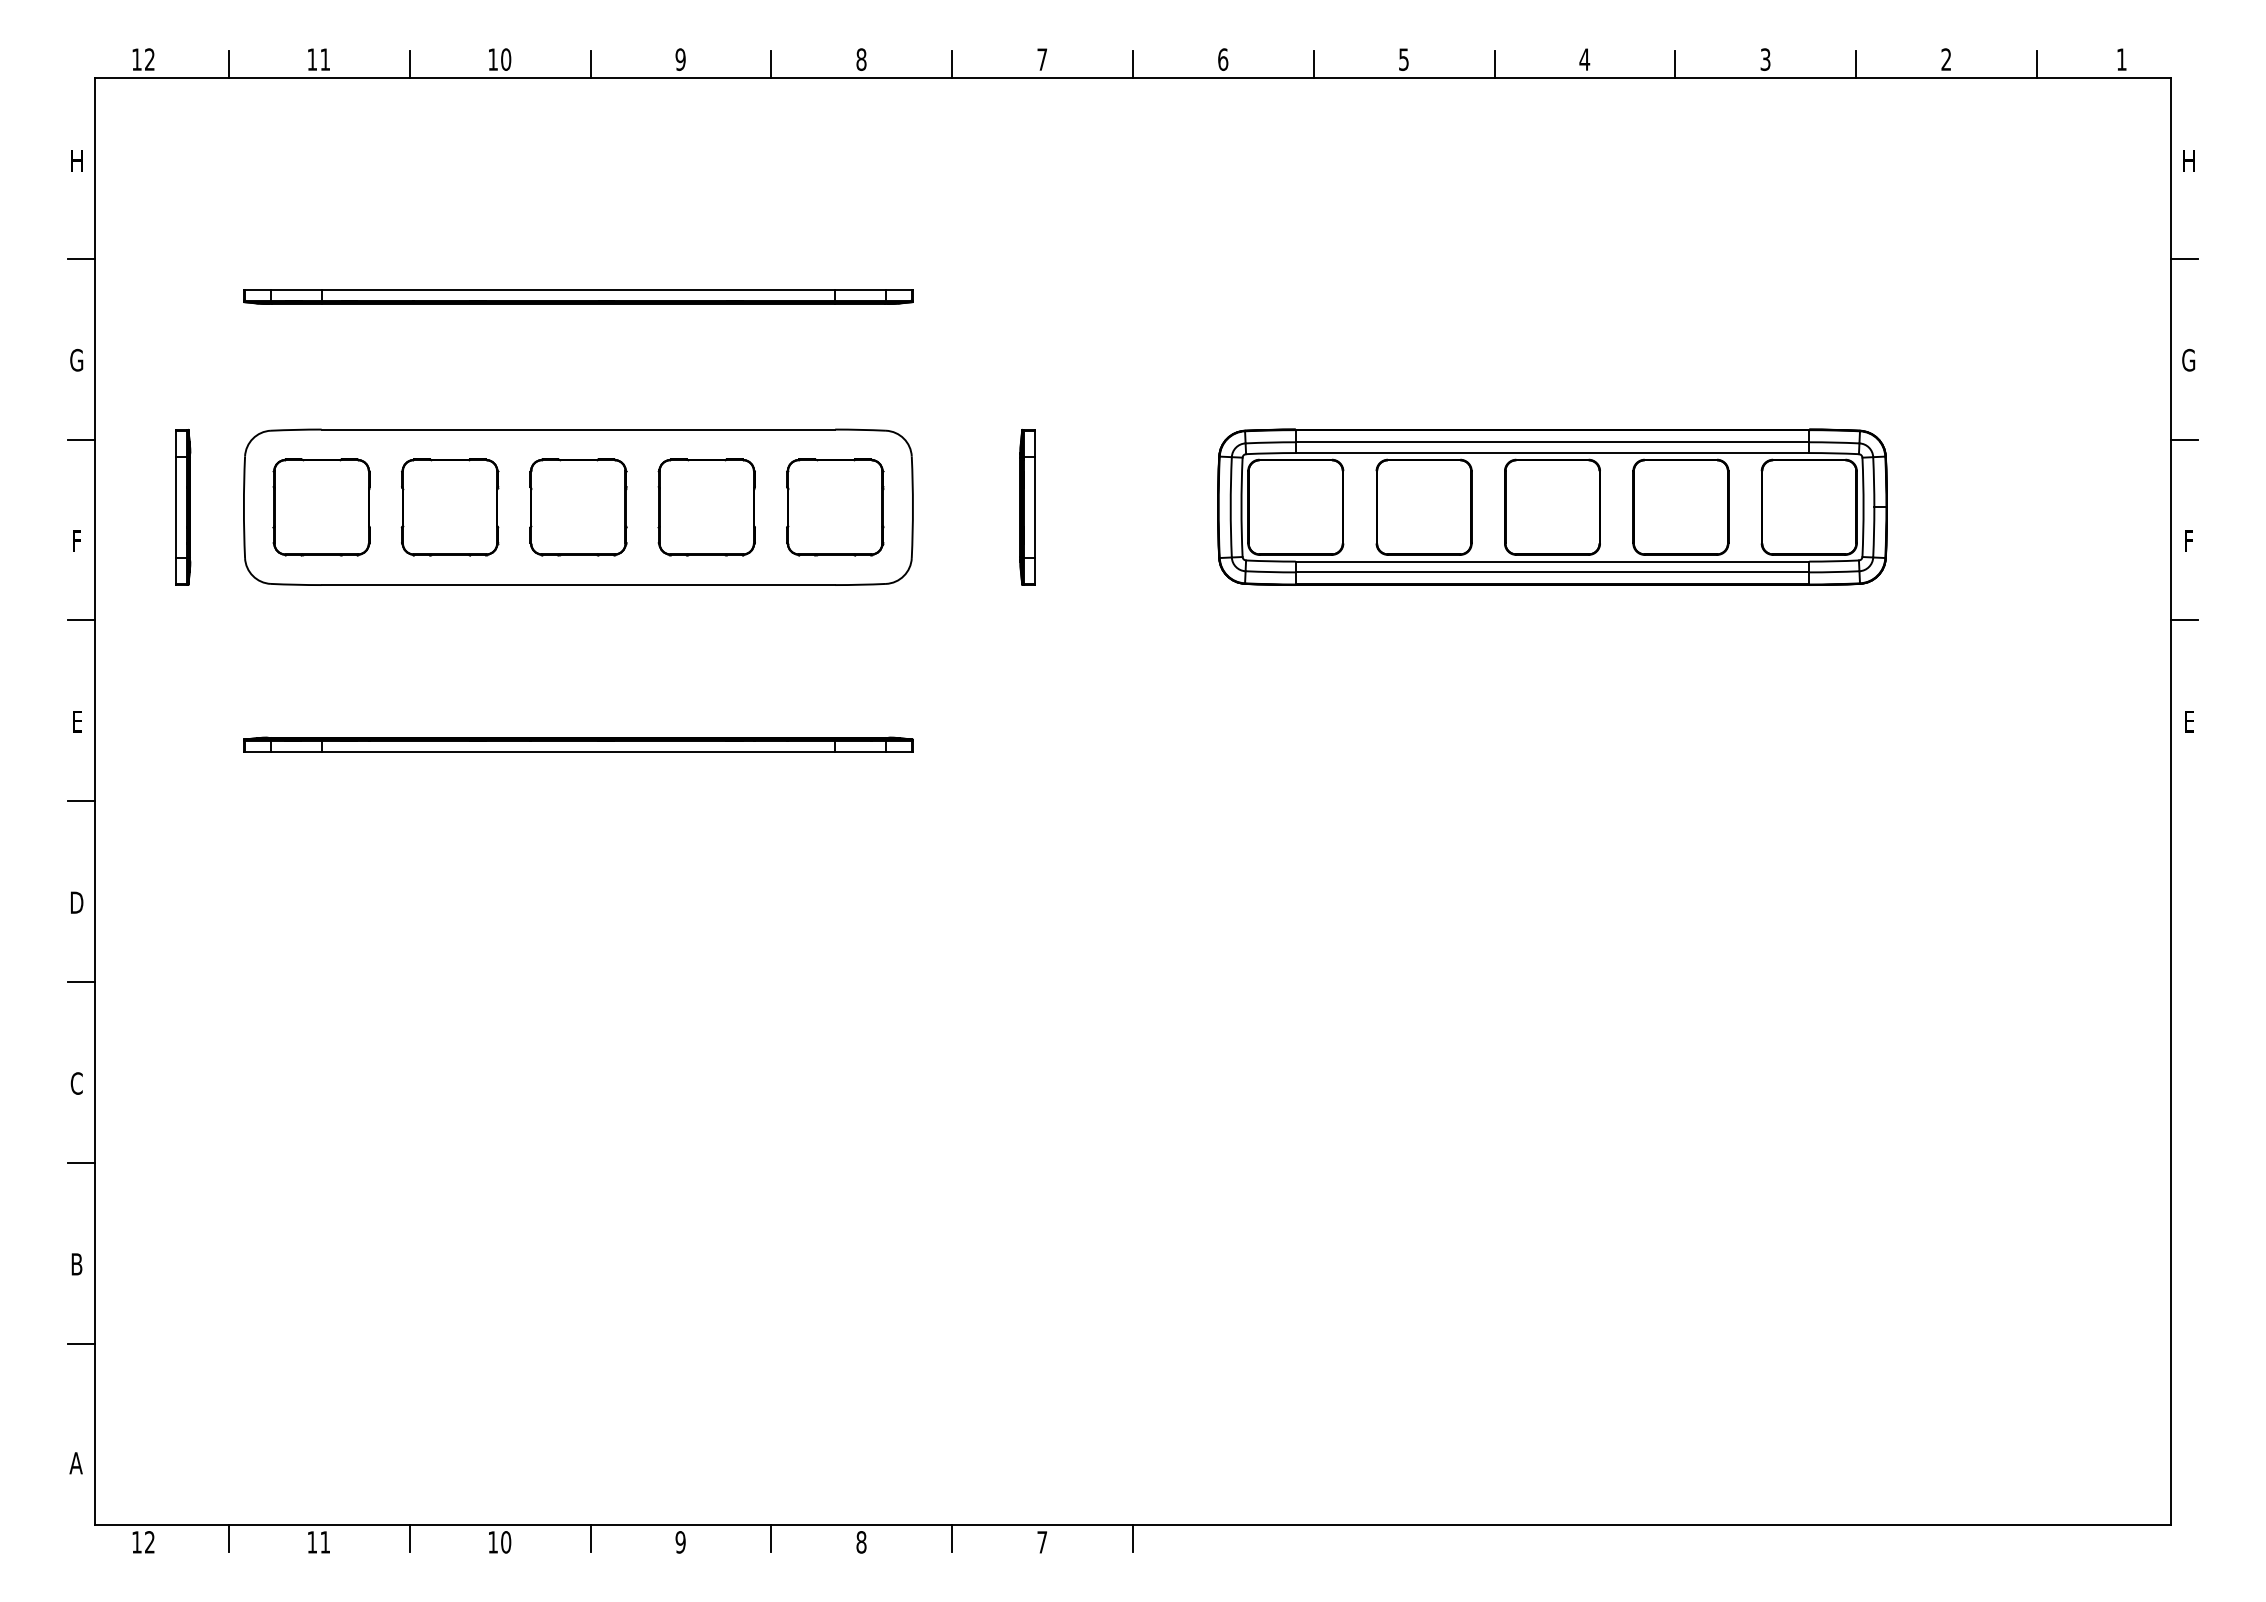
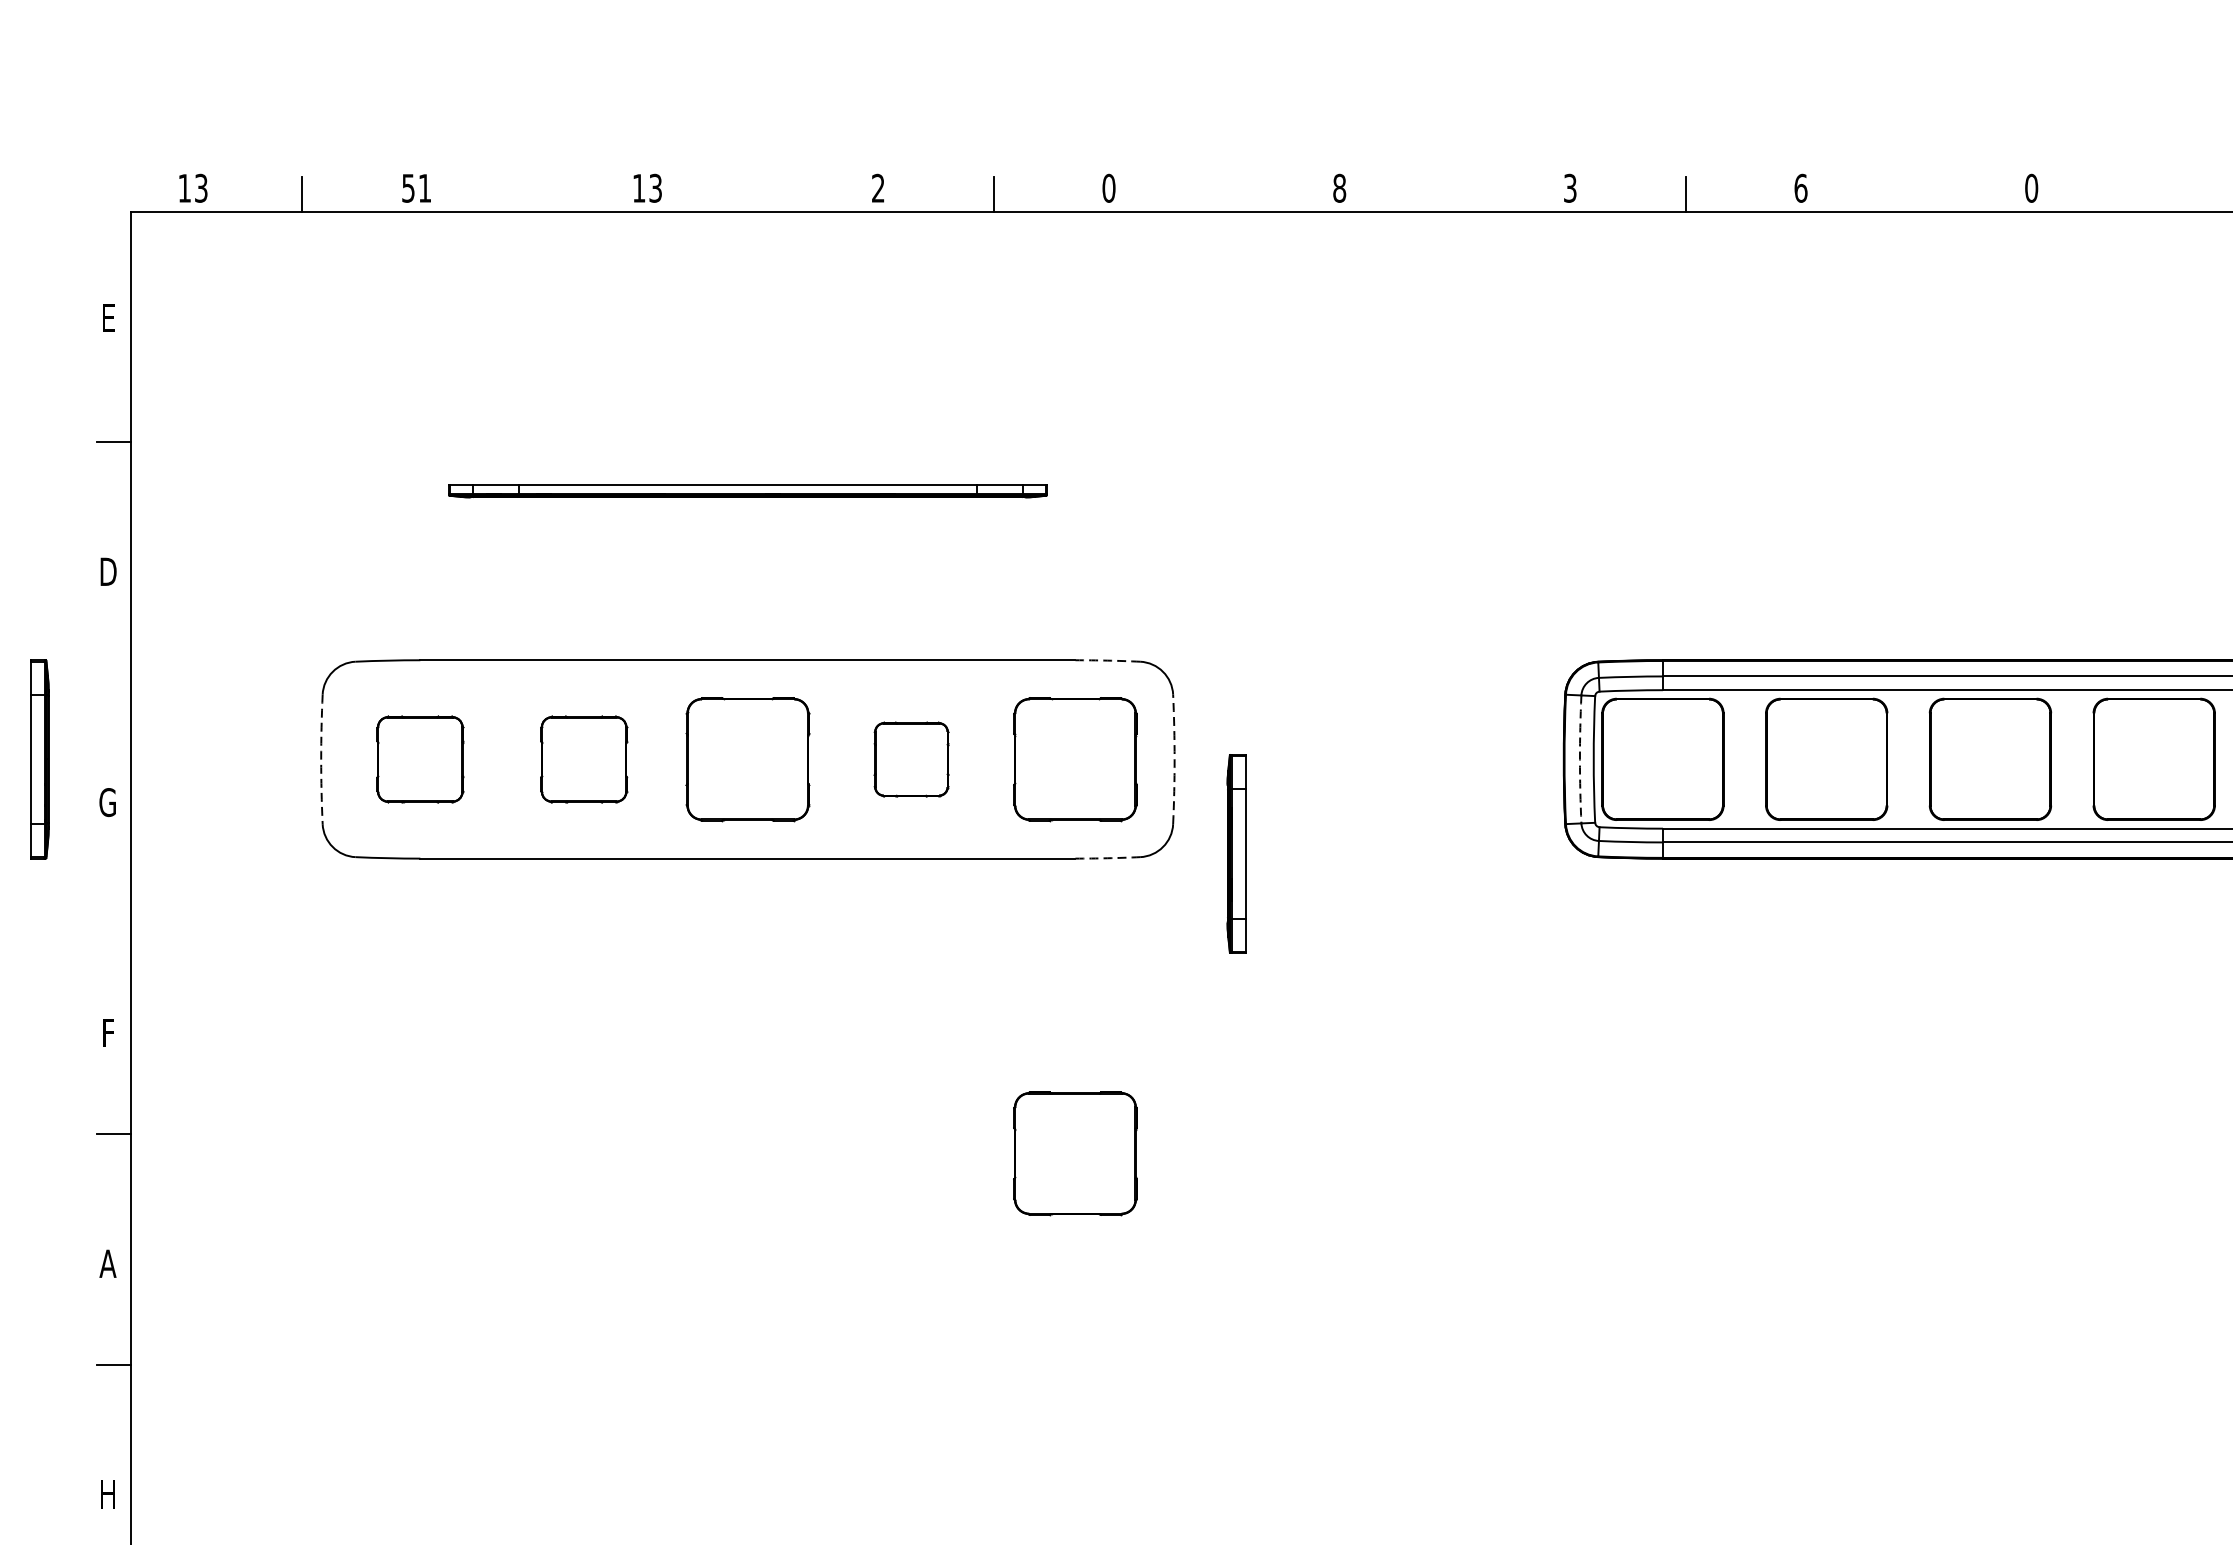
text: (149, 59) -> (200, 188), 12 -> 13
text: (312, 59) -> (408, 188), 11 -> 51
text: (506, 59) -> (656, 188), 10 -> 13
text: (680, 59) -> (878, 188), 9 -> 2
text: (861, 59) -> (1108, 188), 8 -> 0
text: (1042, 59) -> (1339, 188), 7 -> 8
text: (1223, 59) -> (1570, 188), 6 -> 3
text: (1404, 59) -> (1801, 188), 5 -> 6
text: (1584, 59) -> (2031, 188), 4 -> 0
line: (409, 63) -> (532, 193), removed
line: (590, 63) -> (763, 193), removed
line: (952, 63) -> (1225, 193), removed
line: (1133, 63) -> (1455, 193), removed
line: (1494, 63) -> (1916, 193), removed
line: (1675, 63) -> (2147, 193), removed
text: (76, 160) -> (107, 317), H -> E
part: (578, 296) -> (748, 490), size x0.7
text: (76, 359) -> (107, 570), G -> D
arc: (860, 429) -> (1107, 660), solid -> dashed
line: (81, 439) -> (114, 672), removed
part: (183, 507) -> (40, 759), moved
arc: (243, 507) -> (320, 759), solid -> dashed
part: (321, 507) -> (420, 759), size x0.7
part: (449, 507) -> (583, 759), size x0.7
part: (706, 507) -> (911, 759), size x0.6
arc: (912, 507) -> (1174, 759), solid -> dashed
part: (1027, 507) -> (1236, 854), moved
arc: (1230, 507) -> (1579, 759), solid -> dashed
text: (76, 540) -> (107, 801), F -> G
arc: (860, 584) -> (1107, 857), solid -> dashed
line: (81, 620) -> (114, 903), removed
text: (78, 726) -> (110, 1039), E -> F
part: (578, 744) -> (748, 1061), removed
part: (835, 816) -> (1075, 1153), added
text: (76, 902) -> (107, 1263), D -> A
text: (76, 1083) -> (107, 1494), C -> H

